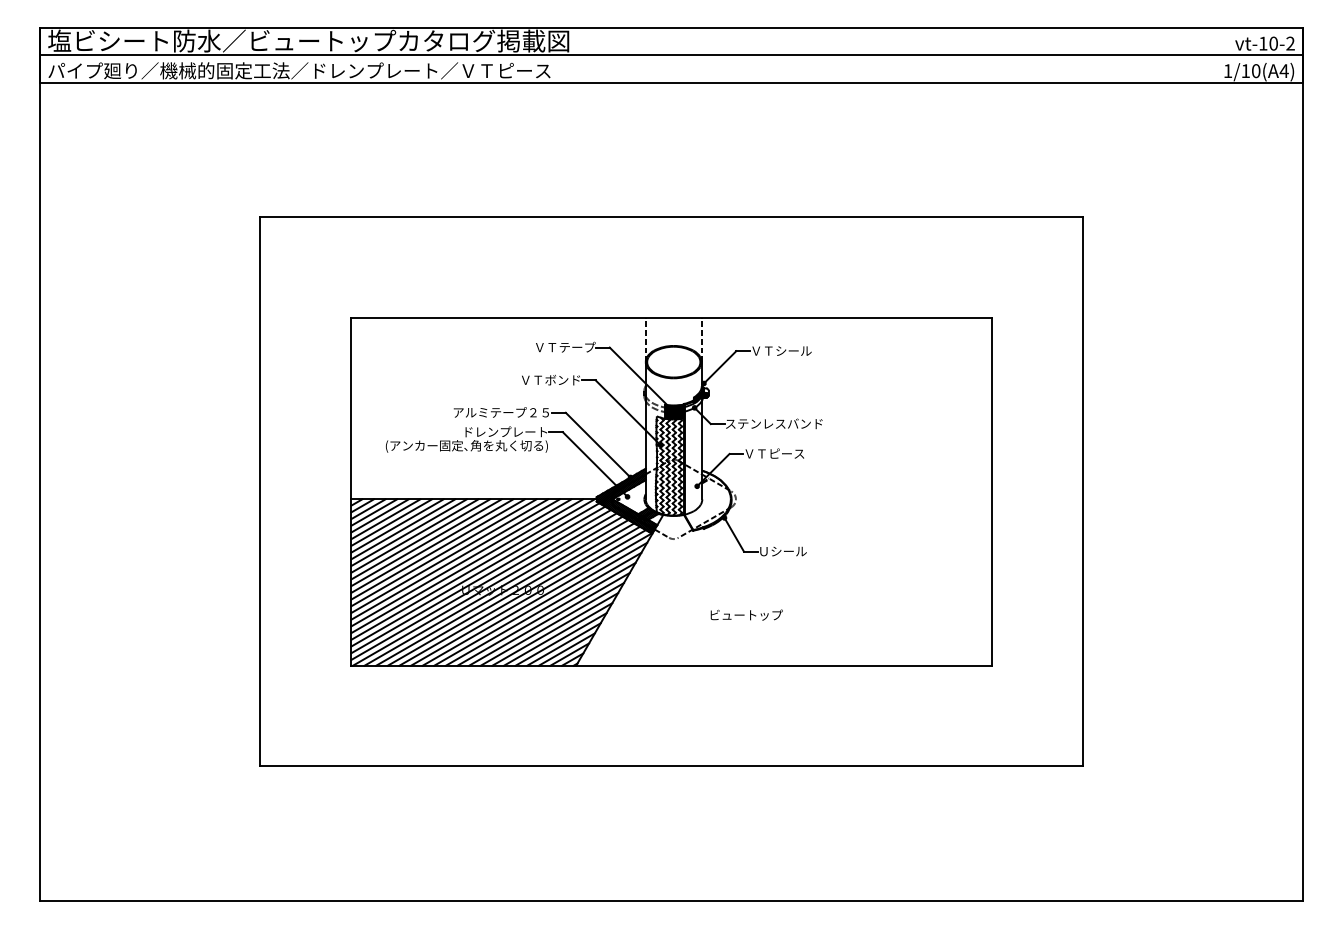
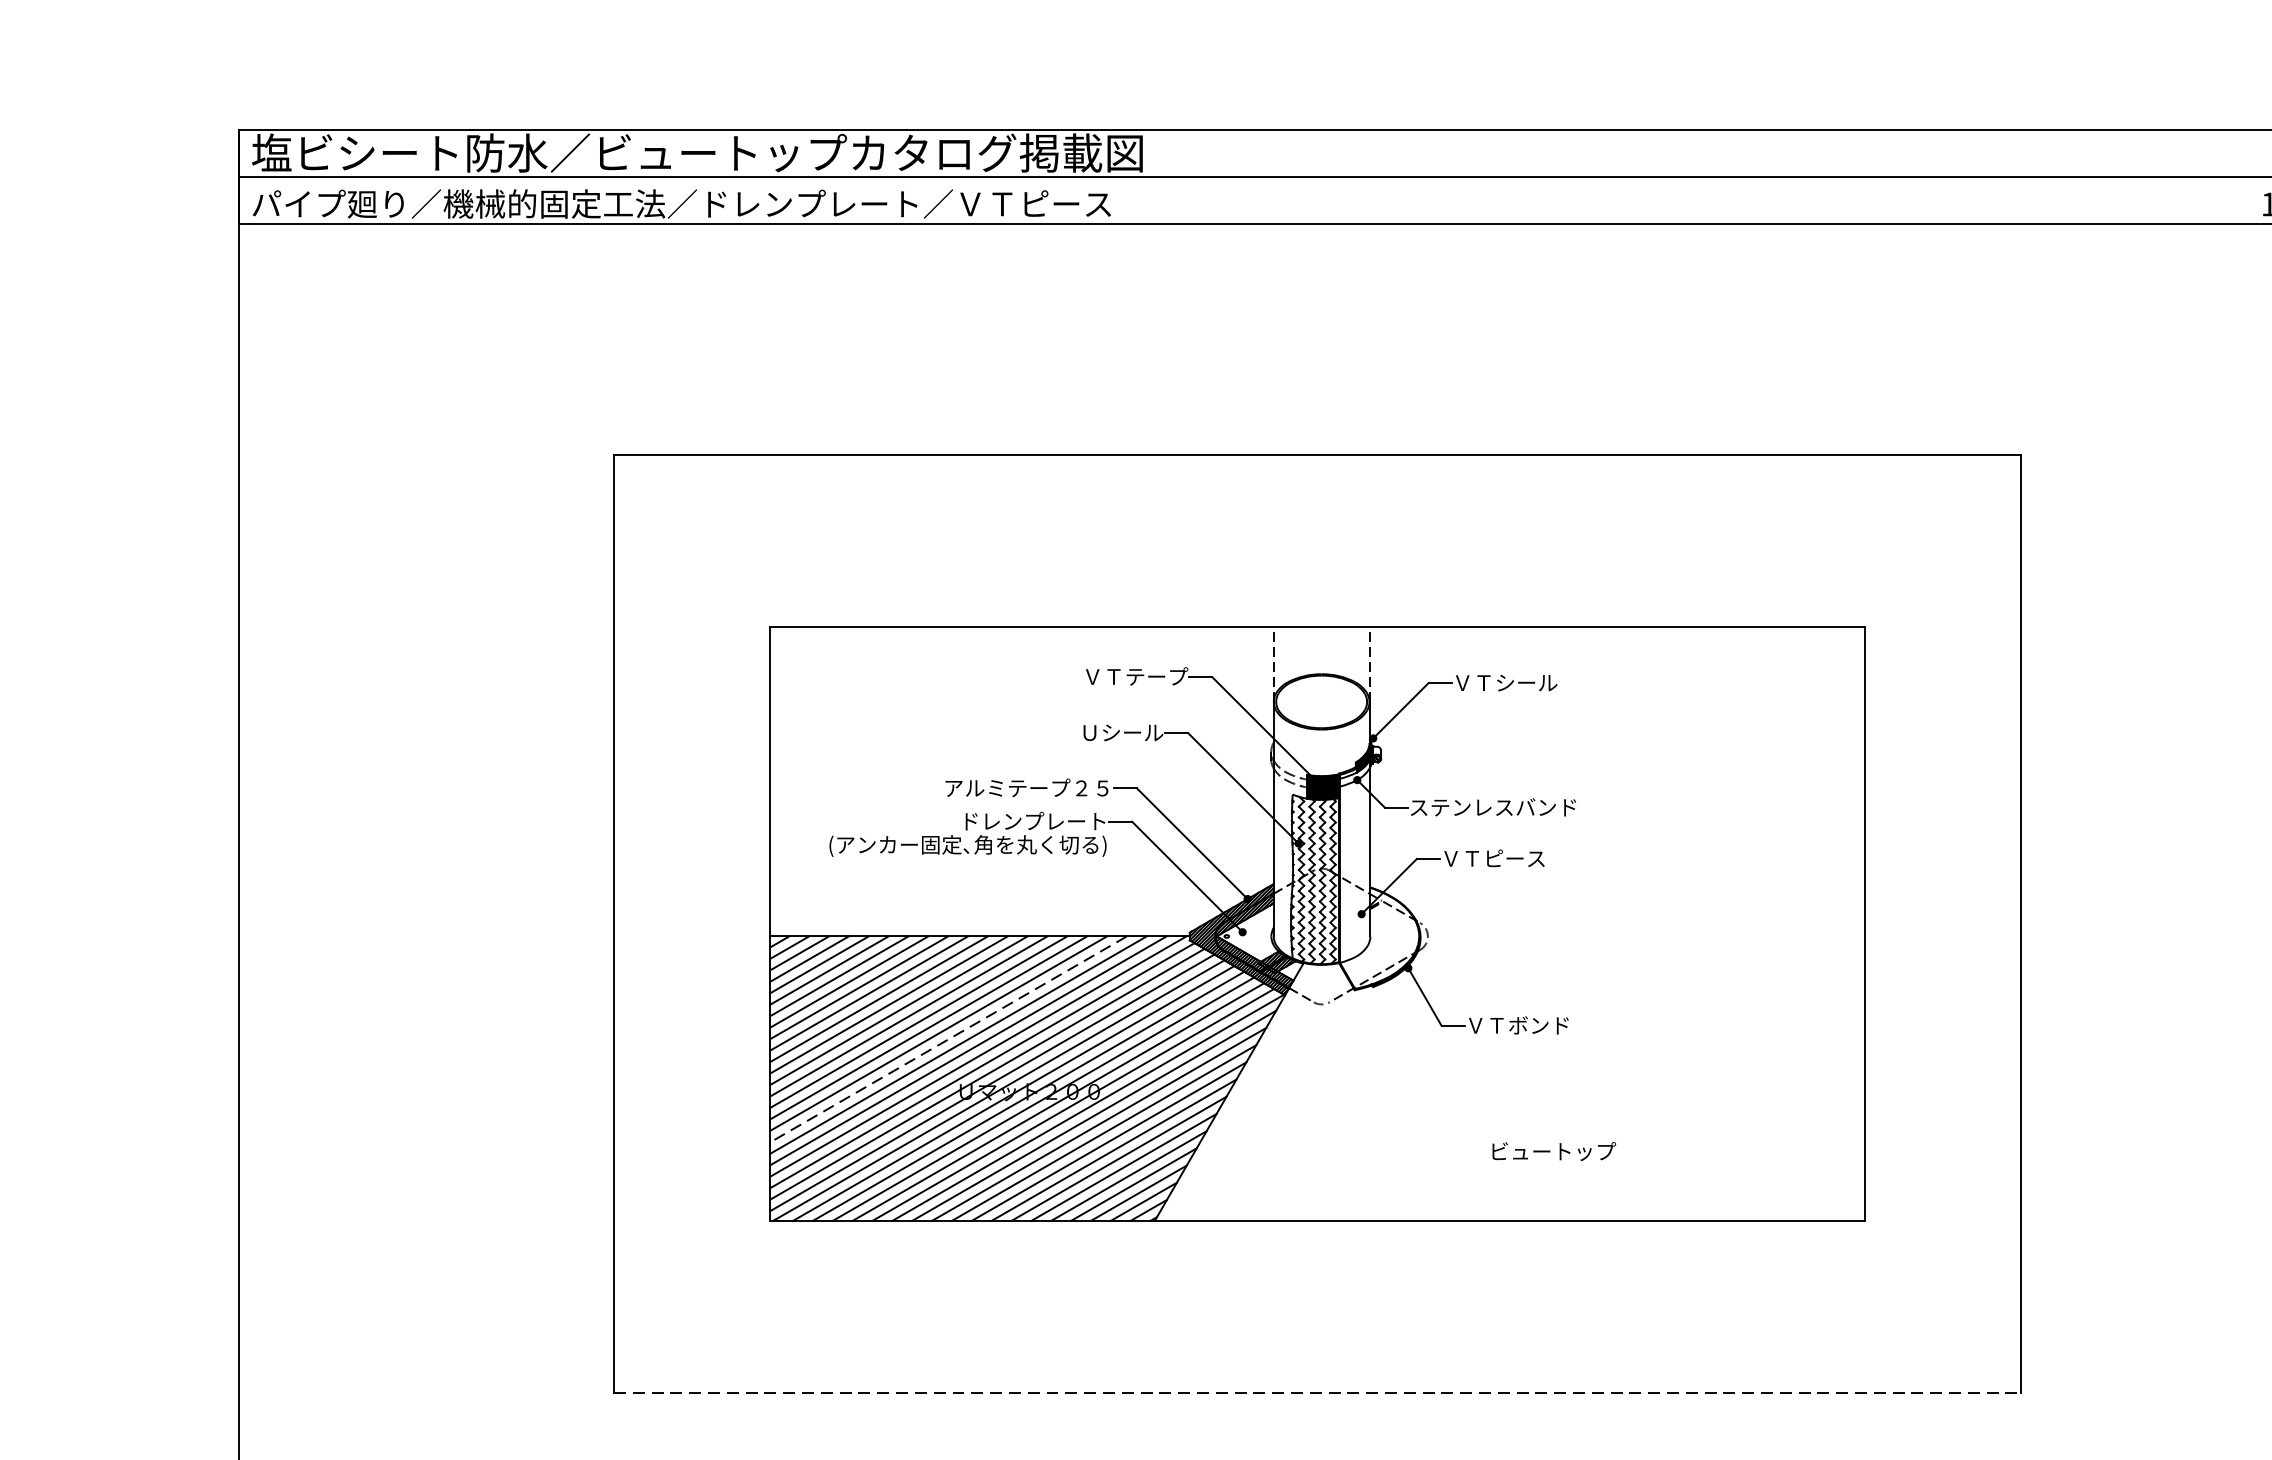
text: (551, 379) -> (1112, 731), ＶＴボンド -> Ｕシール
text: (789, 551) -> (1519, 1025), Ｕシール -> ＶＴボンド
line: (455, 559) -> (948, 1039), solid -> dashed
text: (746, 614) -> (1553, 1150), moved
line: (671, 766) -> (1317, 1393), solid -> dashed

